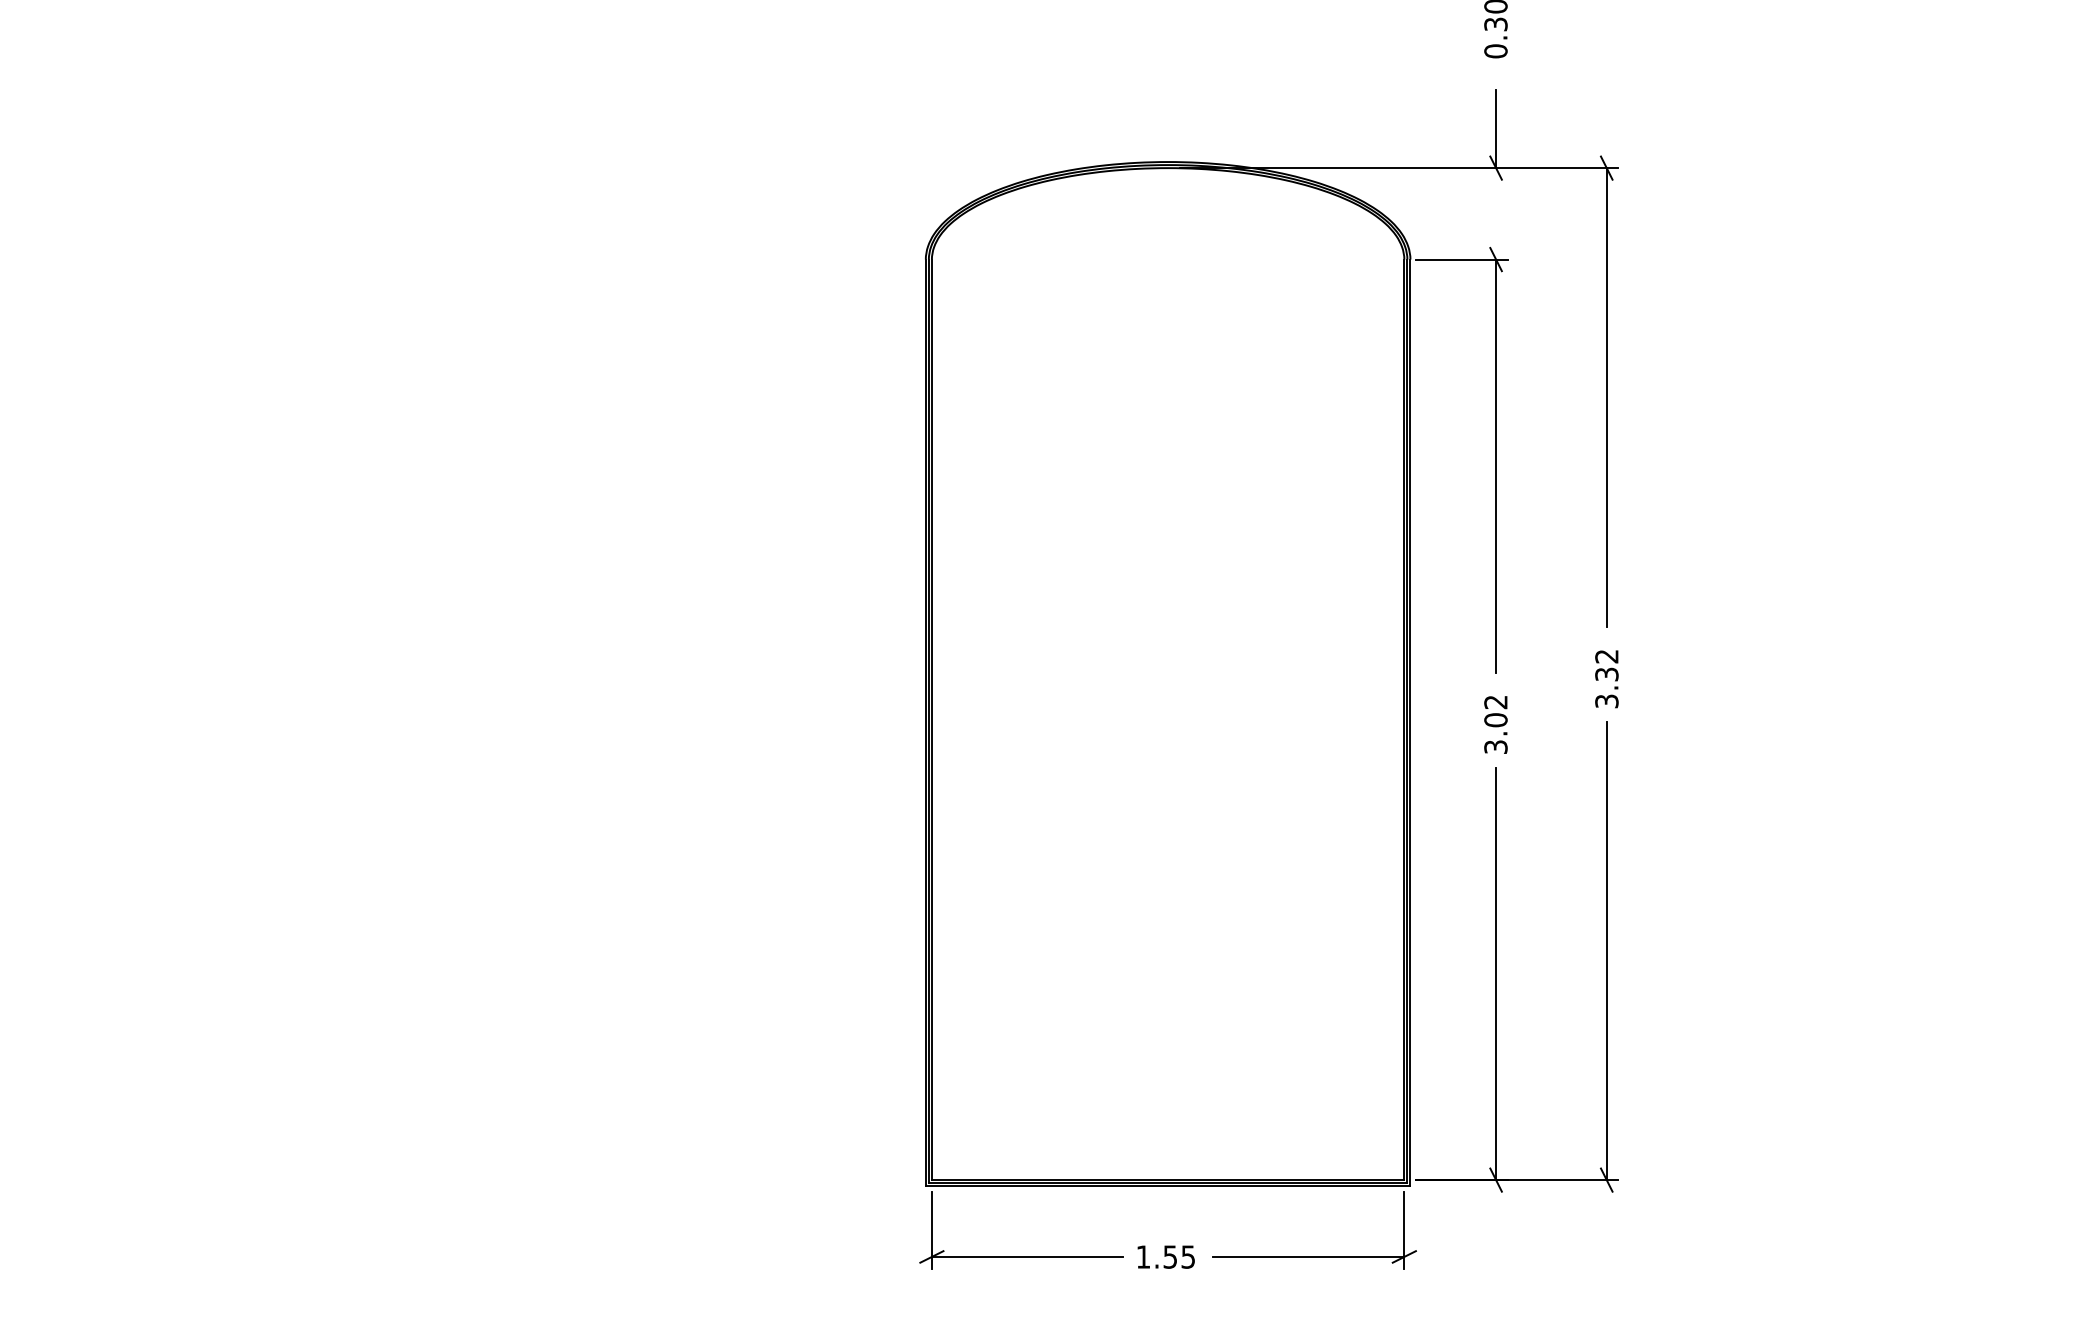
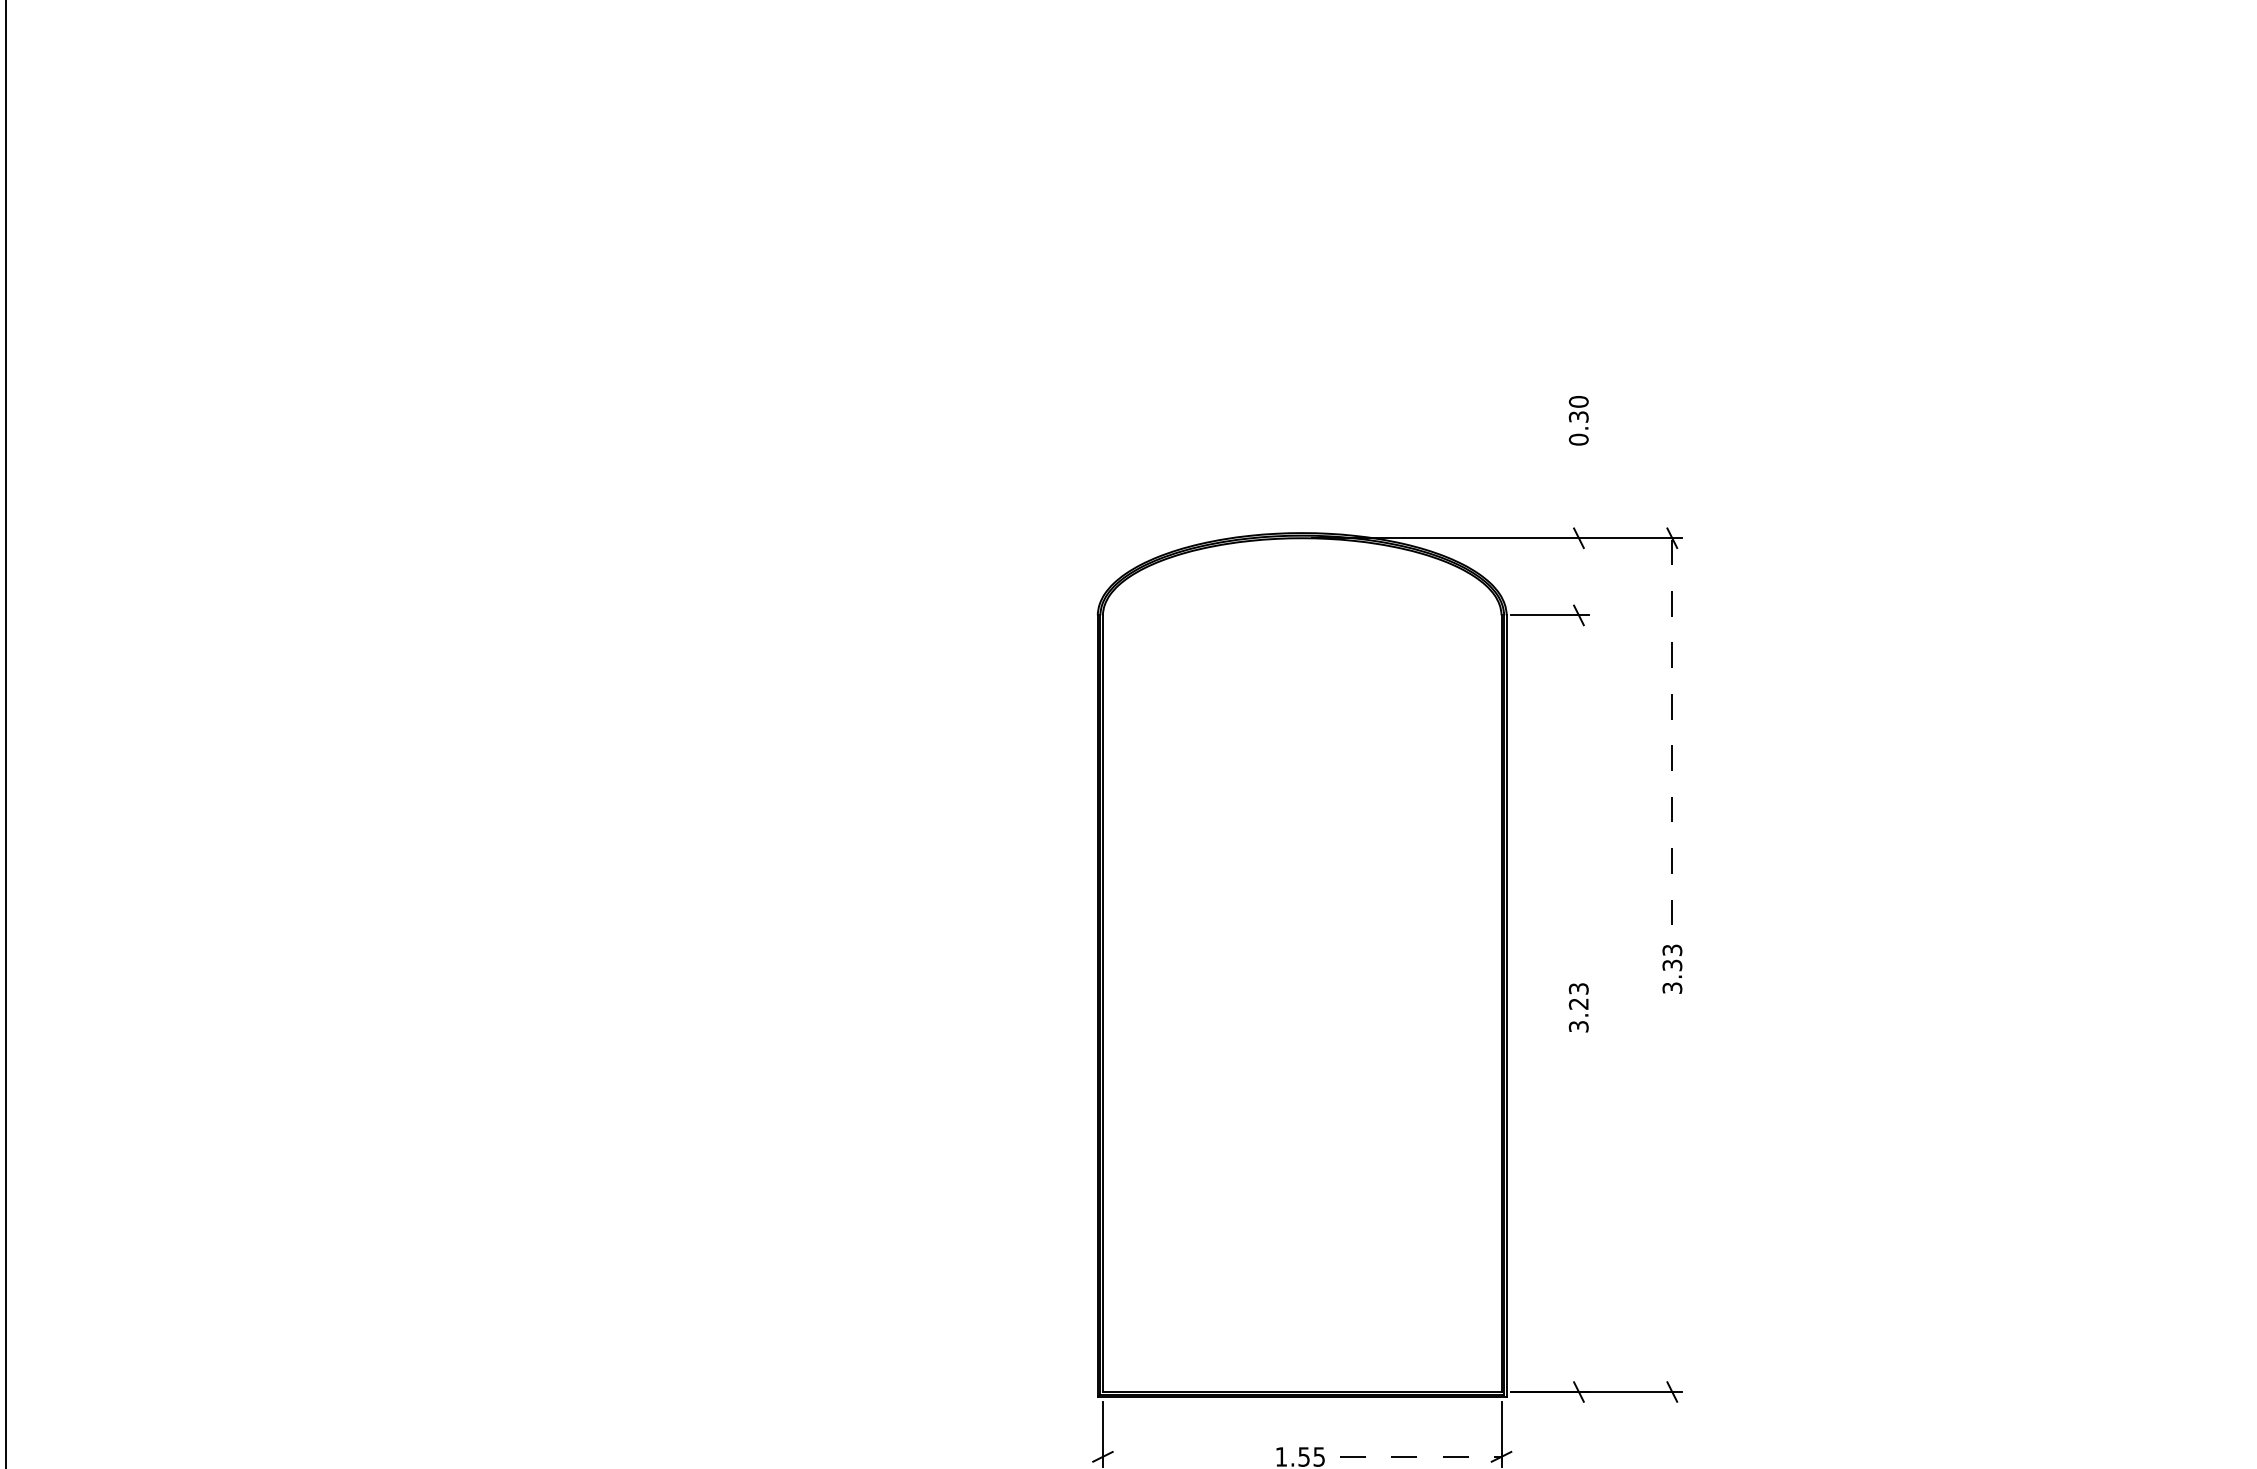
line: (1495, 128) -> (1578, 504), removed
line: (1607, 397) -> (1672, 731), solid -> dashed
line: (1495, 465) -> (1578, 789), removed
text: (1607, 656) -> (1672, 950), 3.32 -> 3.33
text: (1495, 711) -> (1578, 996), 3.02 -> 3.23
line: (1607, 950) -> (1672, 1198), removed
line: (1495, 974) -> (1578, 1218), removed
line: (1027, 1256) -> (1183, 1456), removed
line: (1308, 1256) -> (1420, 1456), solid -> dashed

